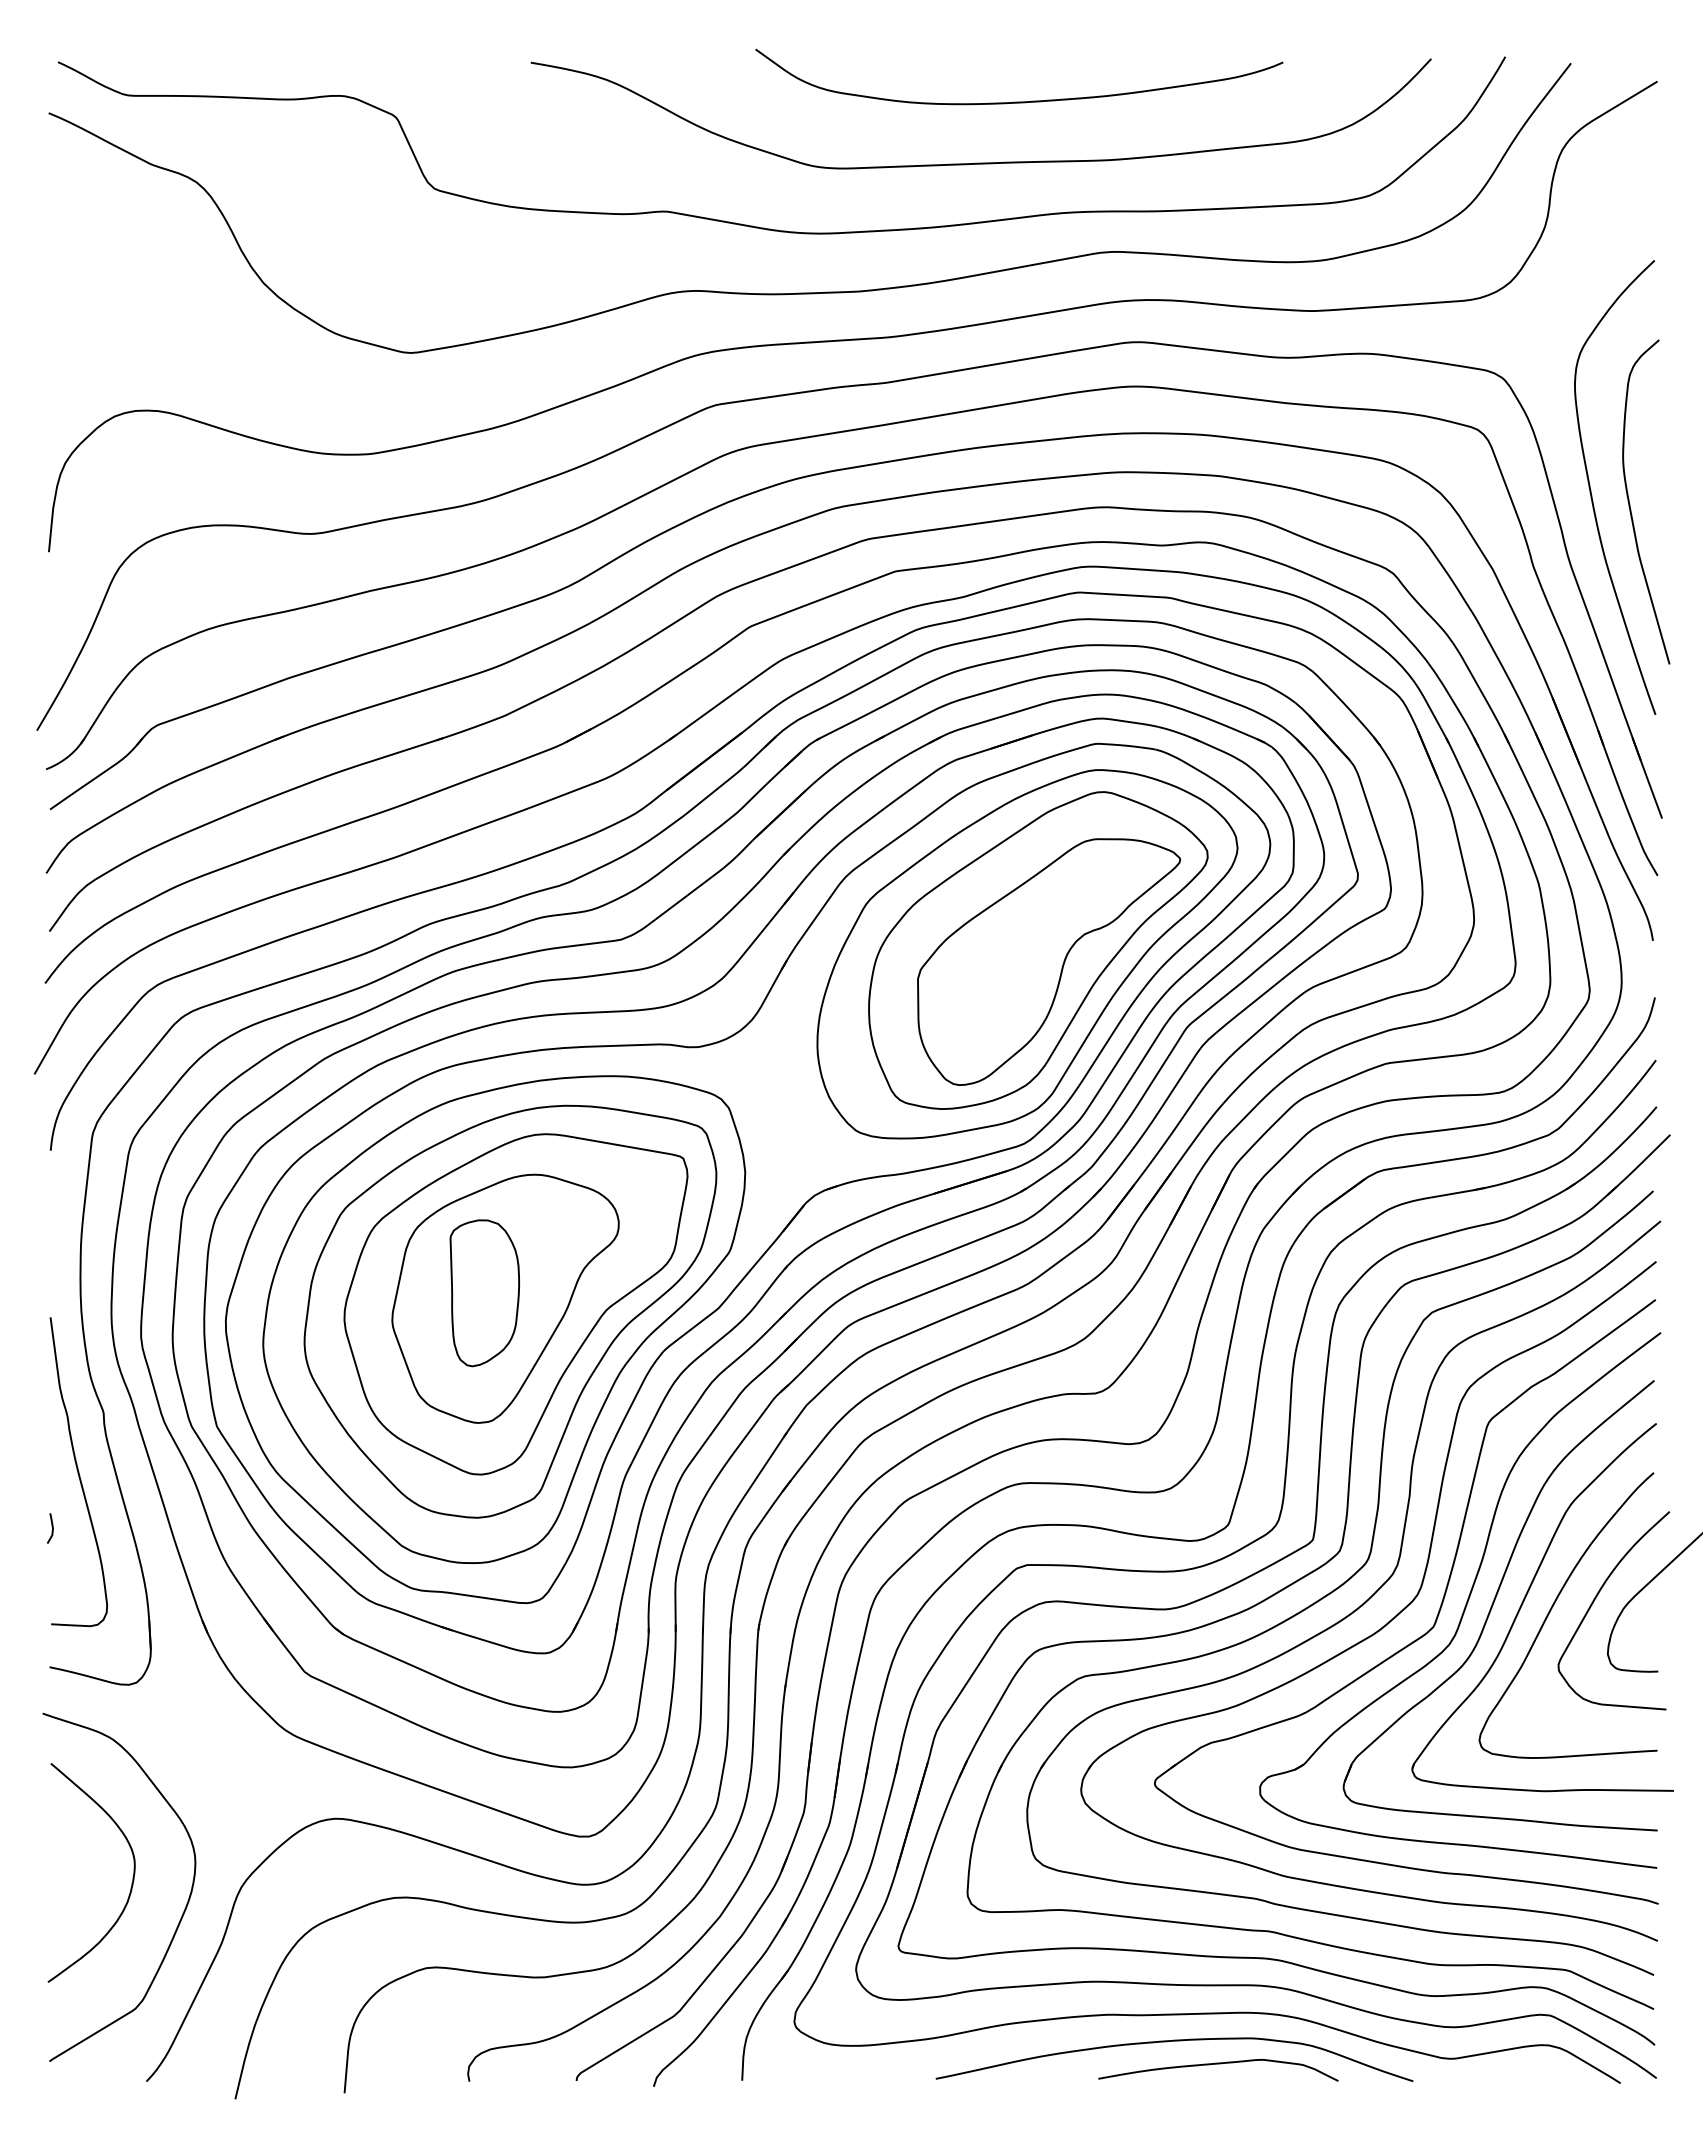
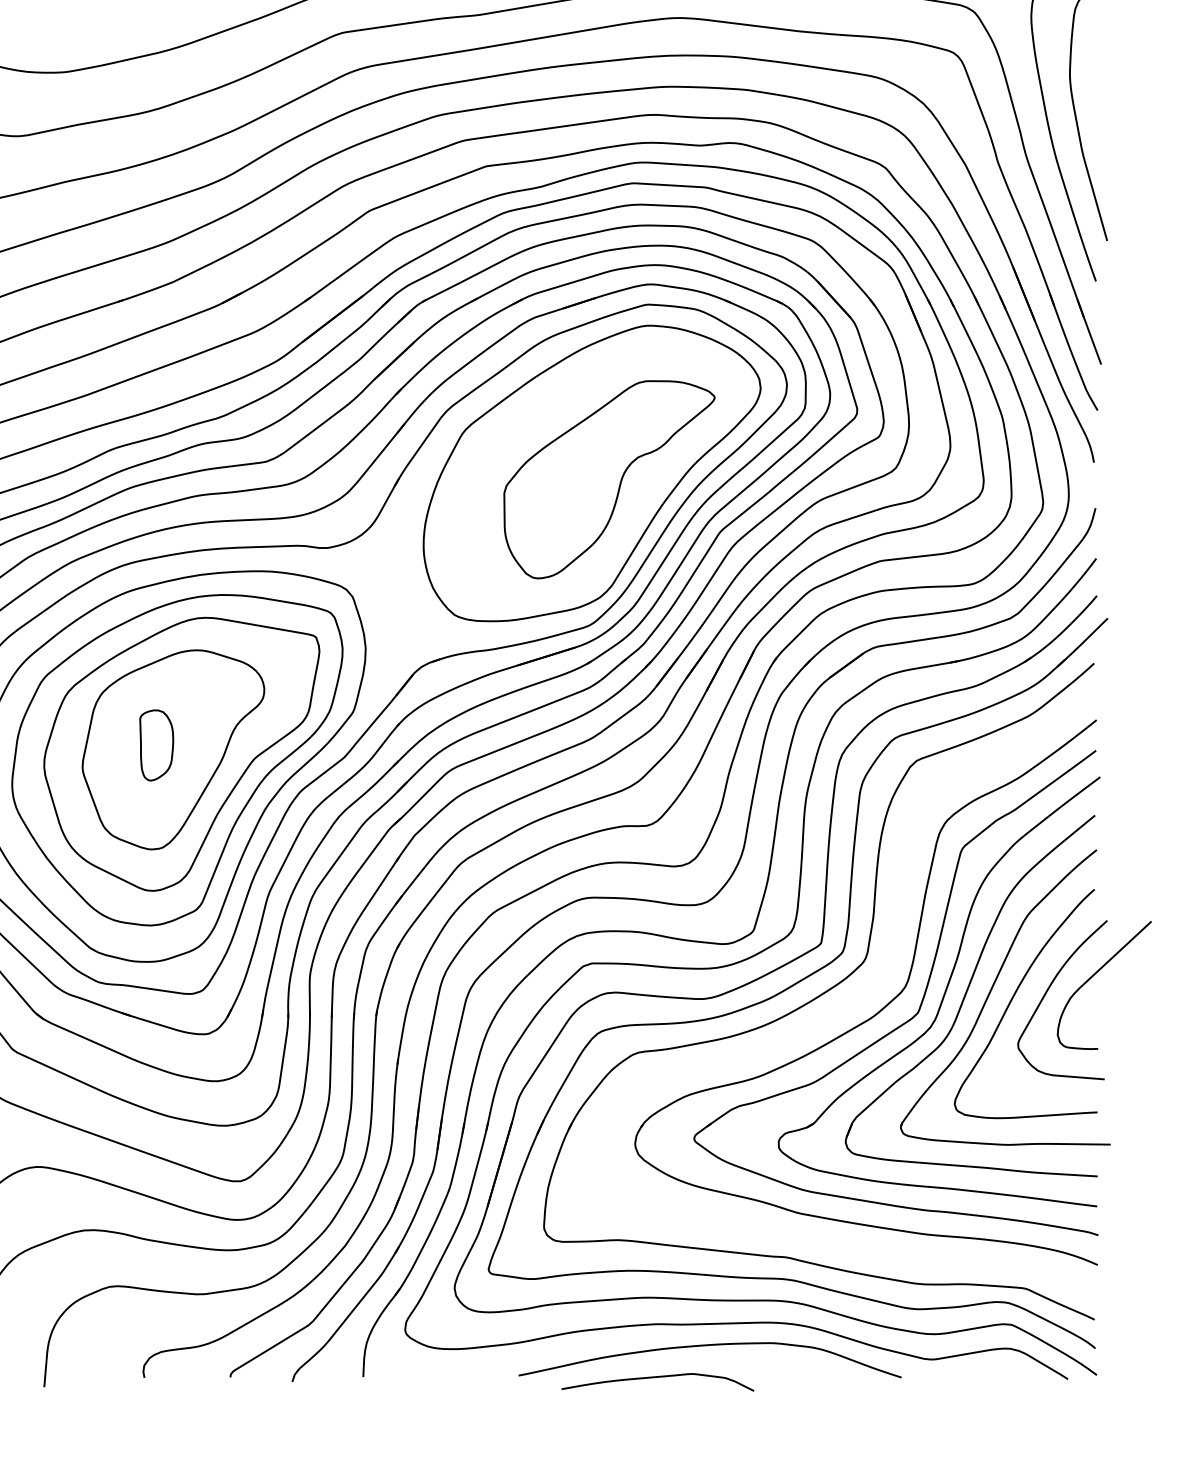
part: (1038, 950) -> (600, 470), removed
part: (484, 1293) -> (156, 745), size x0.6
part: (1353, 1610) -> (853, 999), removed
curve: (1218, 2064) -> (657, 1377), moved

